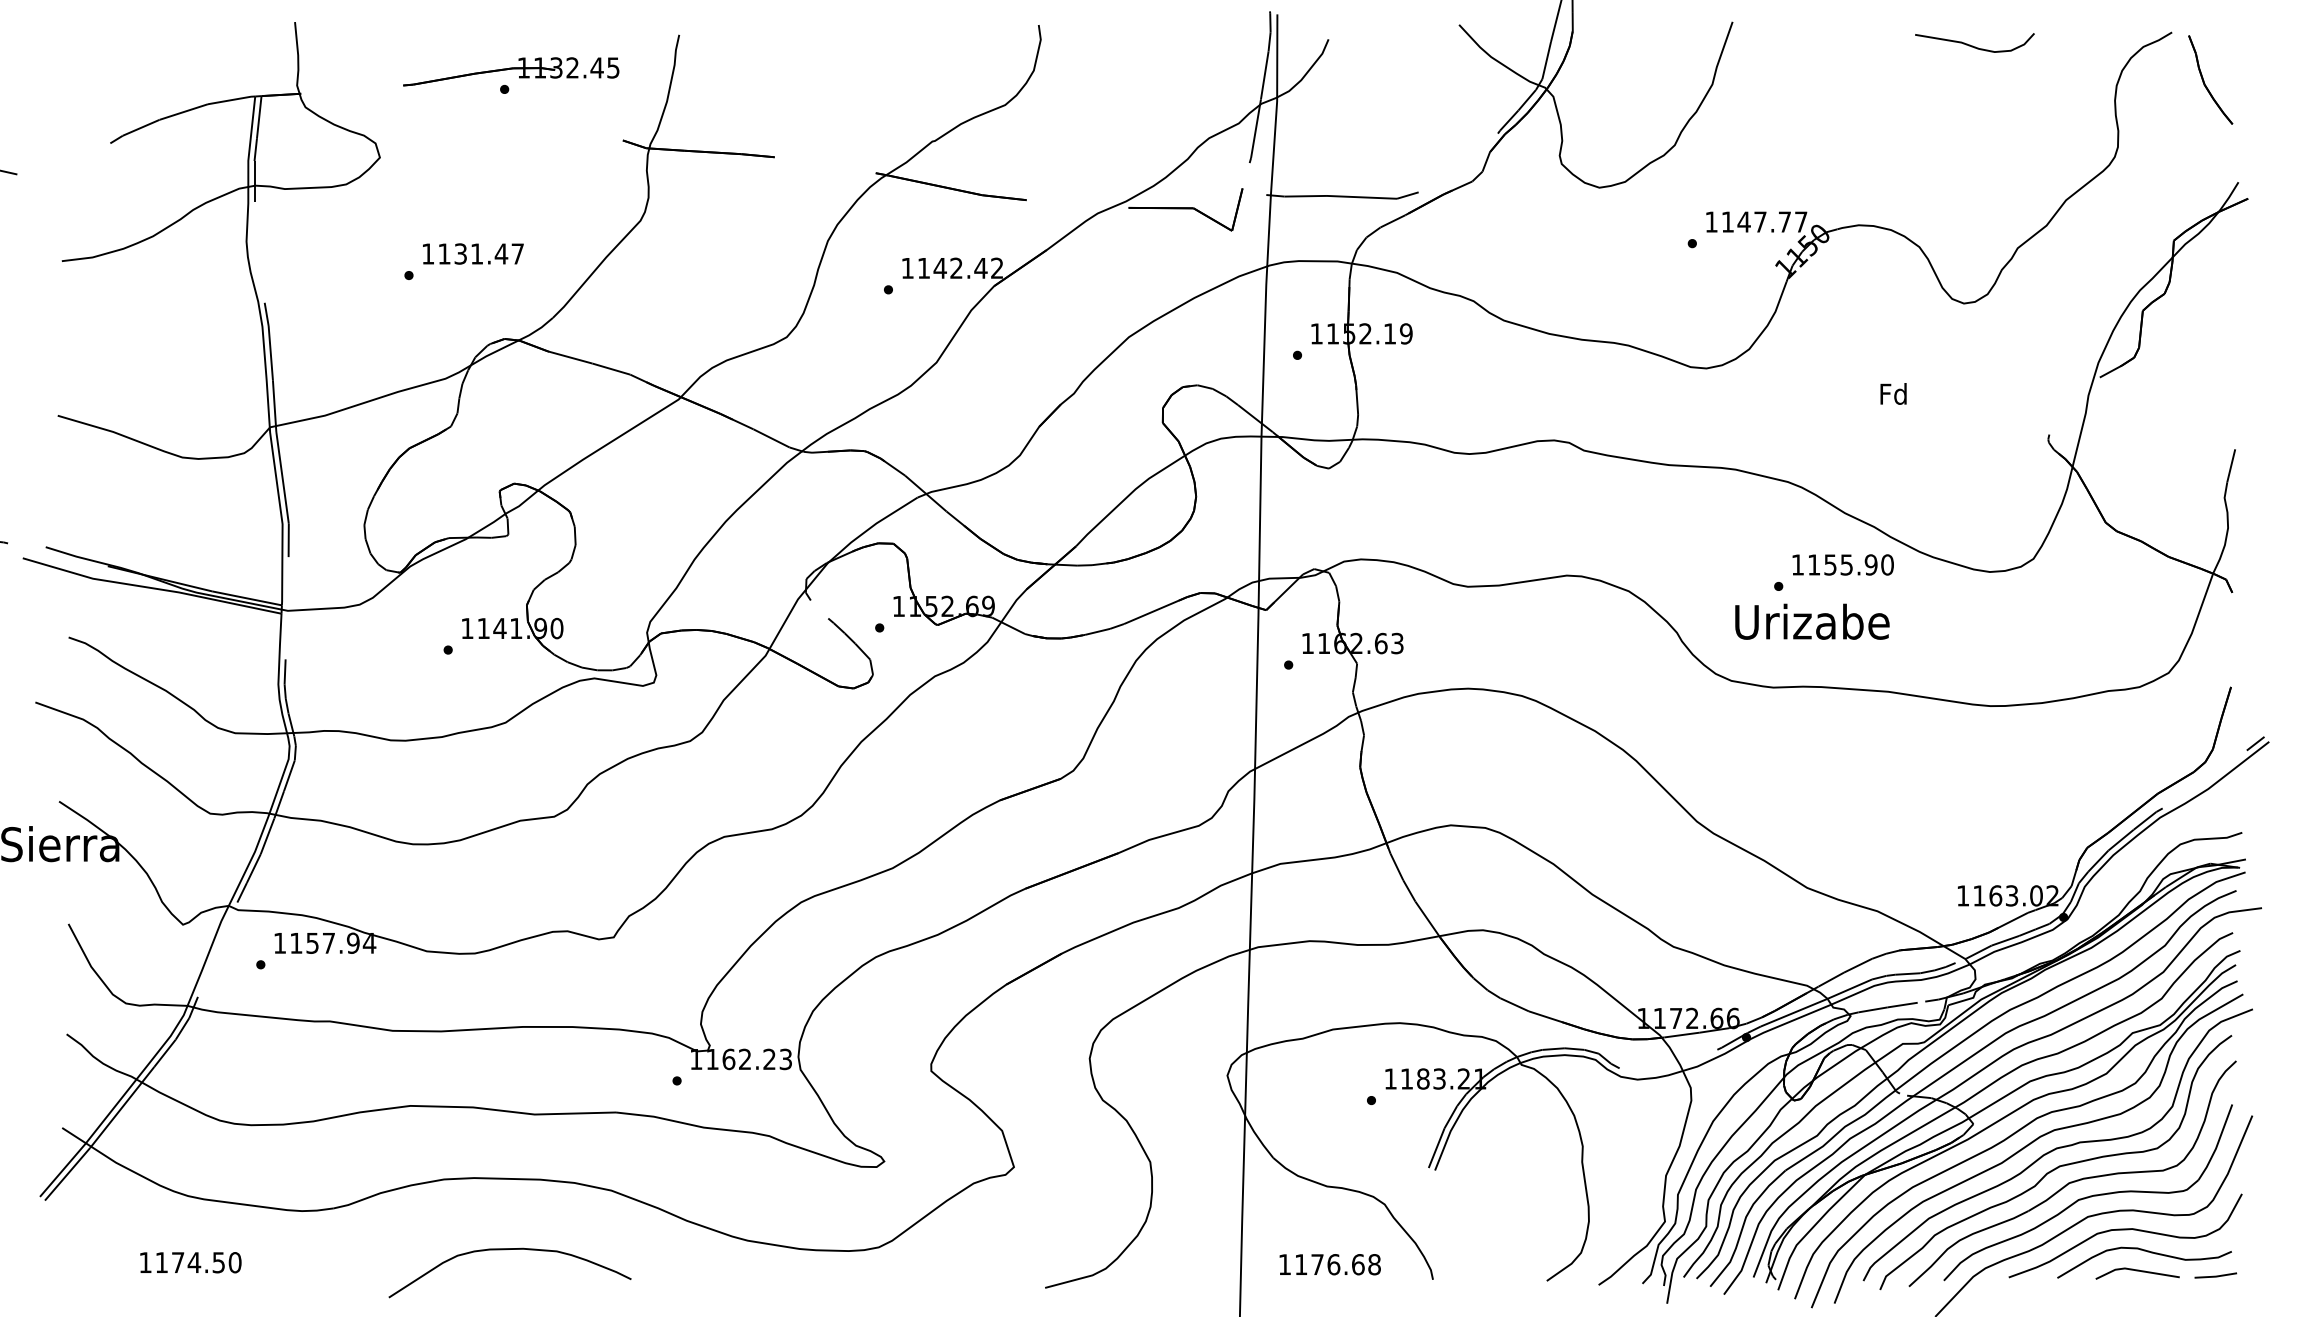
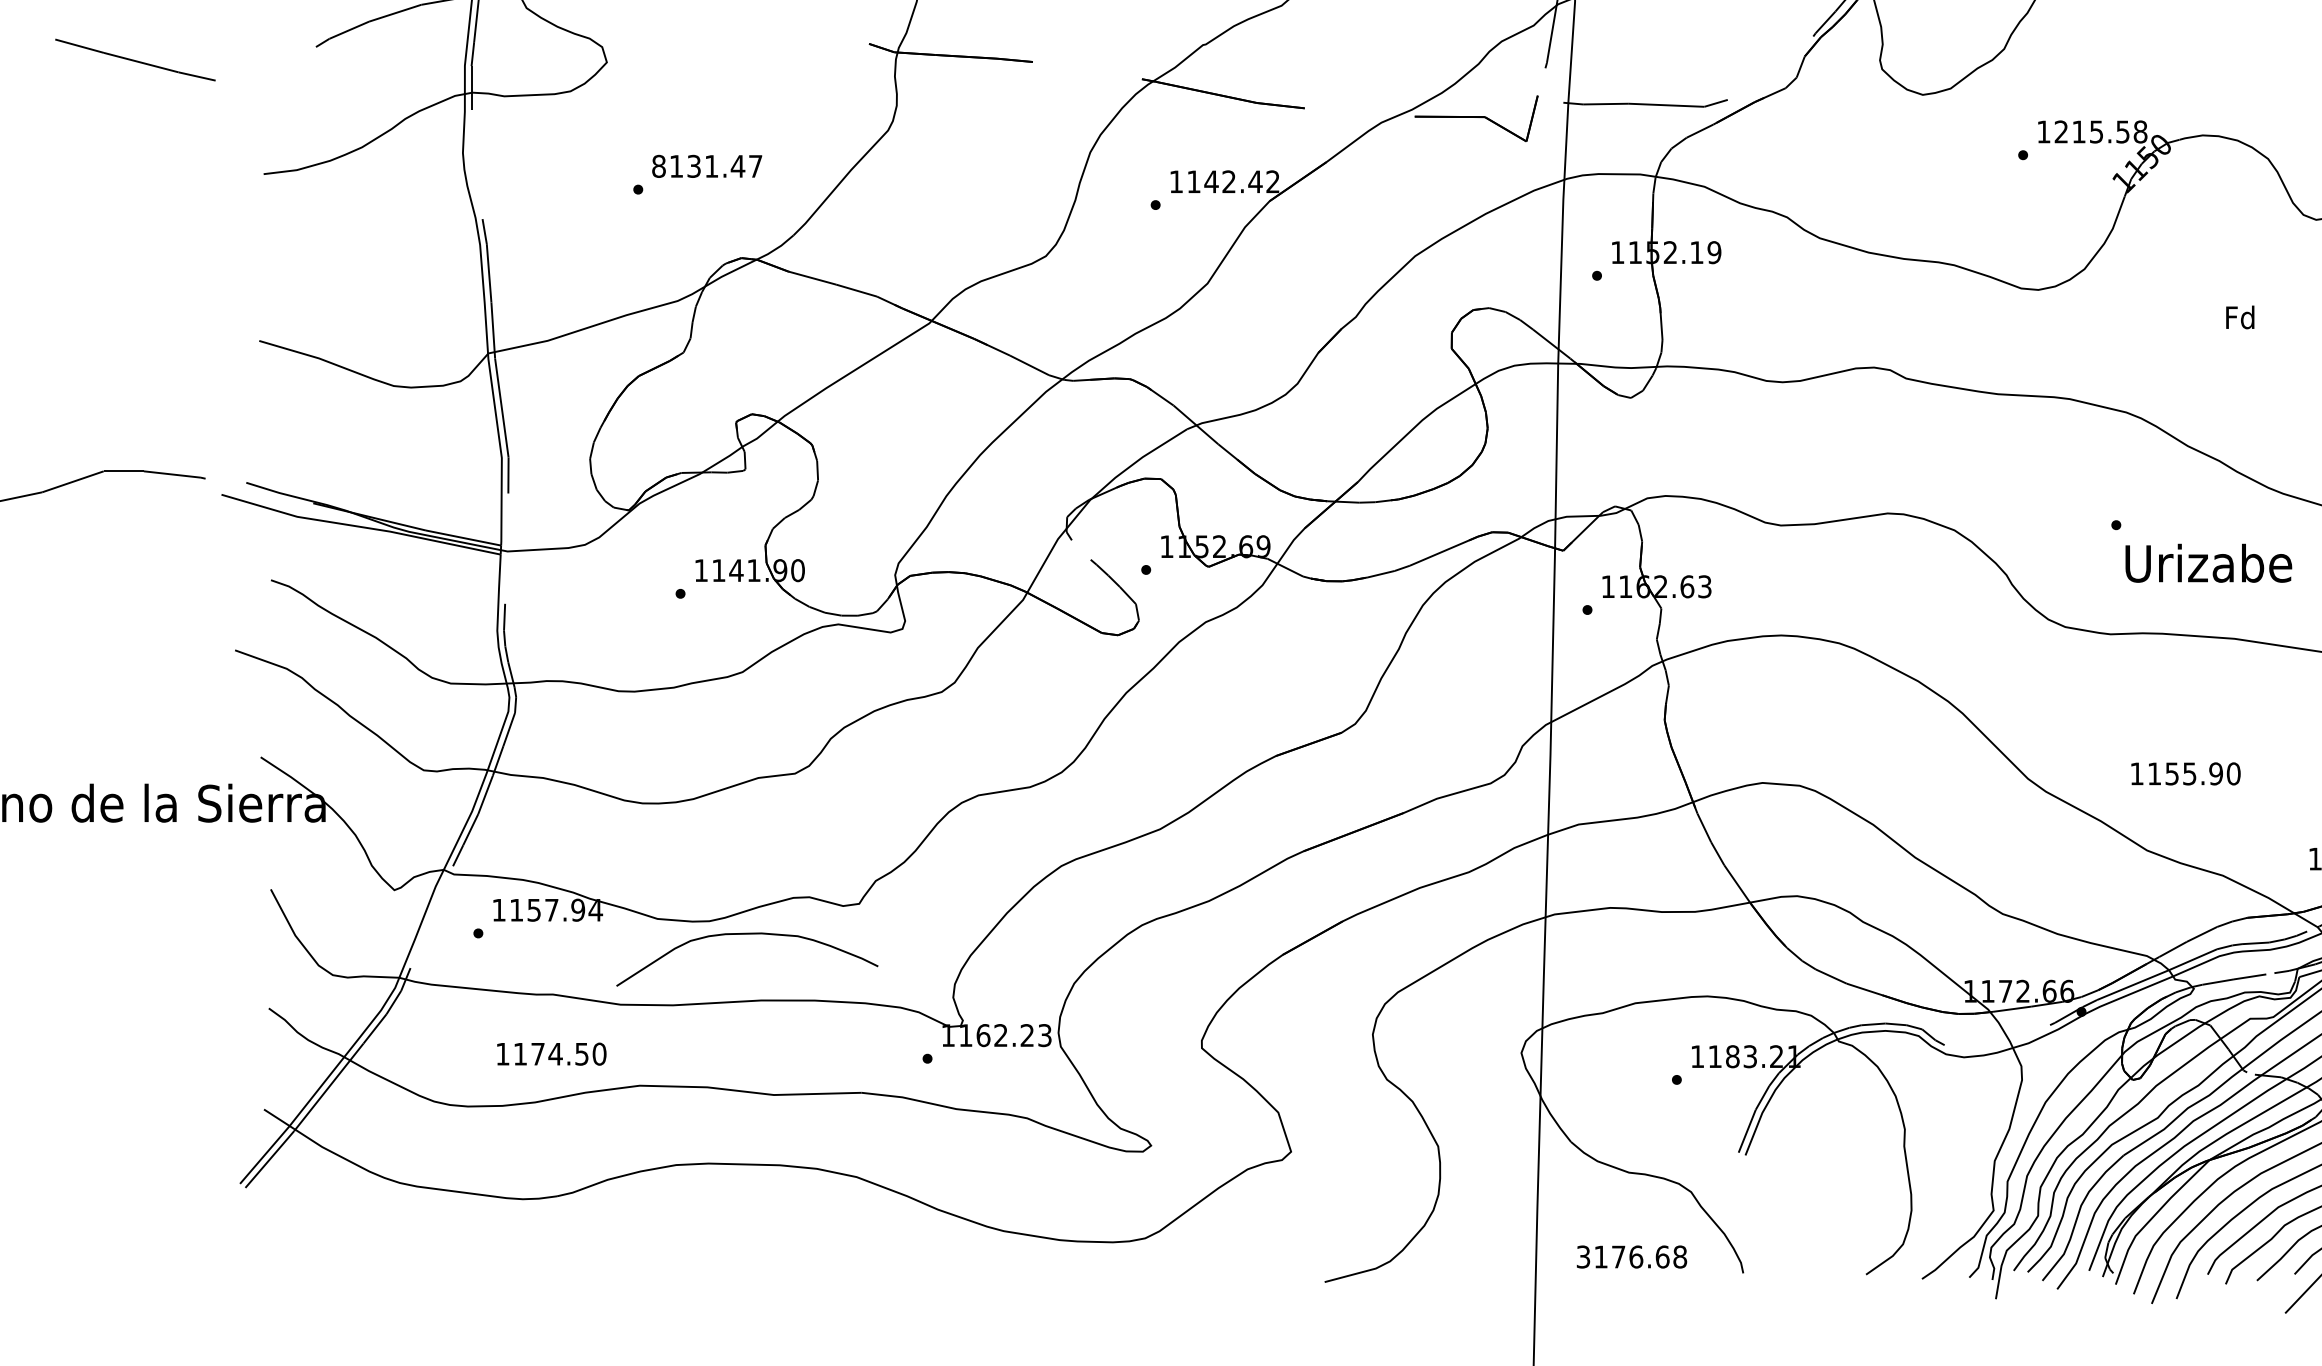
text: (1764, 221) -> (2100, 131), 1147.77 -> 1215.58
text: (427, 253) -> (658, 165), 1131.47 -> 8131.47
text: (1842, 564) -> (2185, 773), moved
text: (1812, 621) -> (2208, 562), moved
curve: (505, 1250) -> (742, 935), moved
text: (190, 1262) -> (551, 1053), moved
text: (1284, 1264) -> (1583, 1256), 1176.68 -> 3176.68

